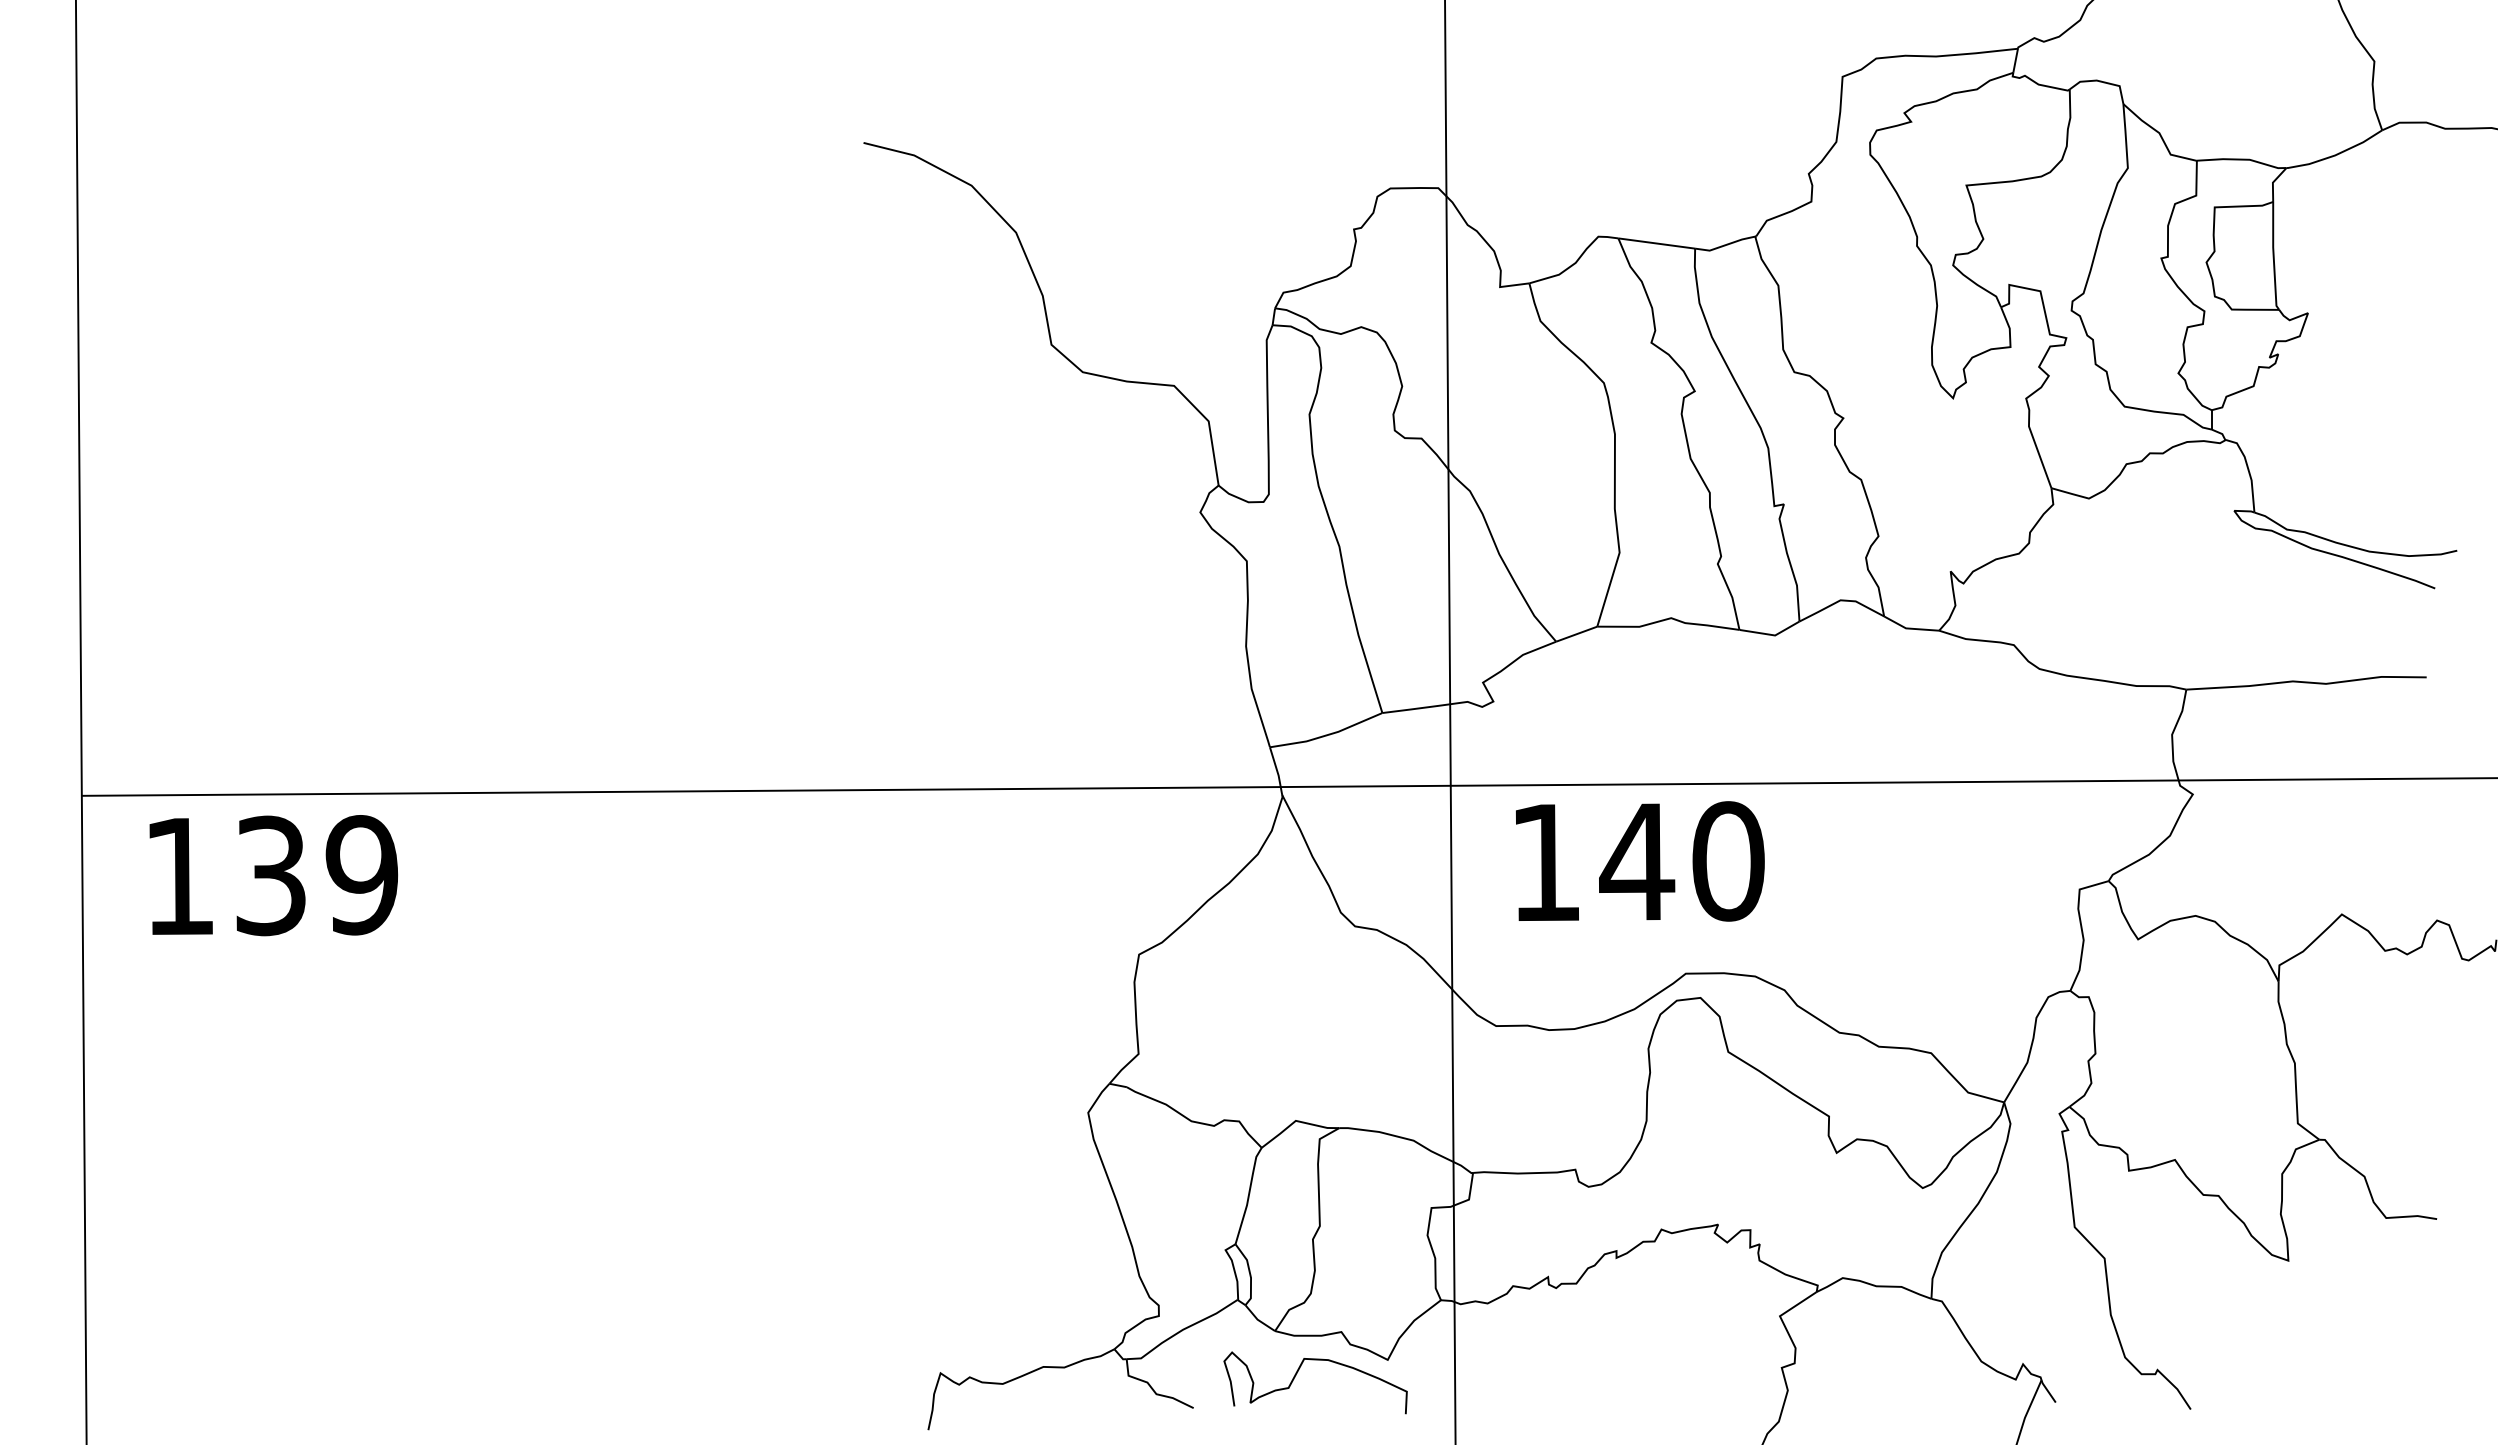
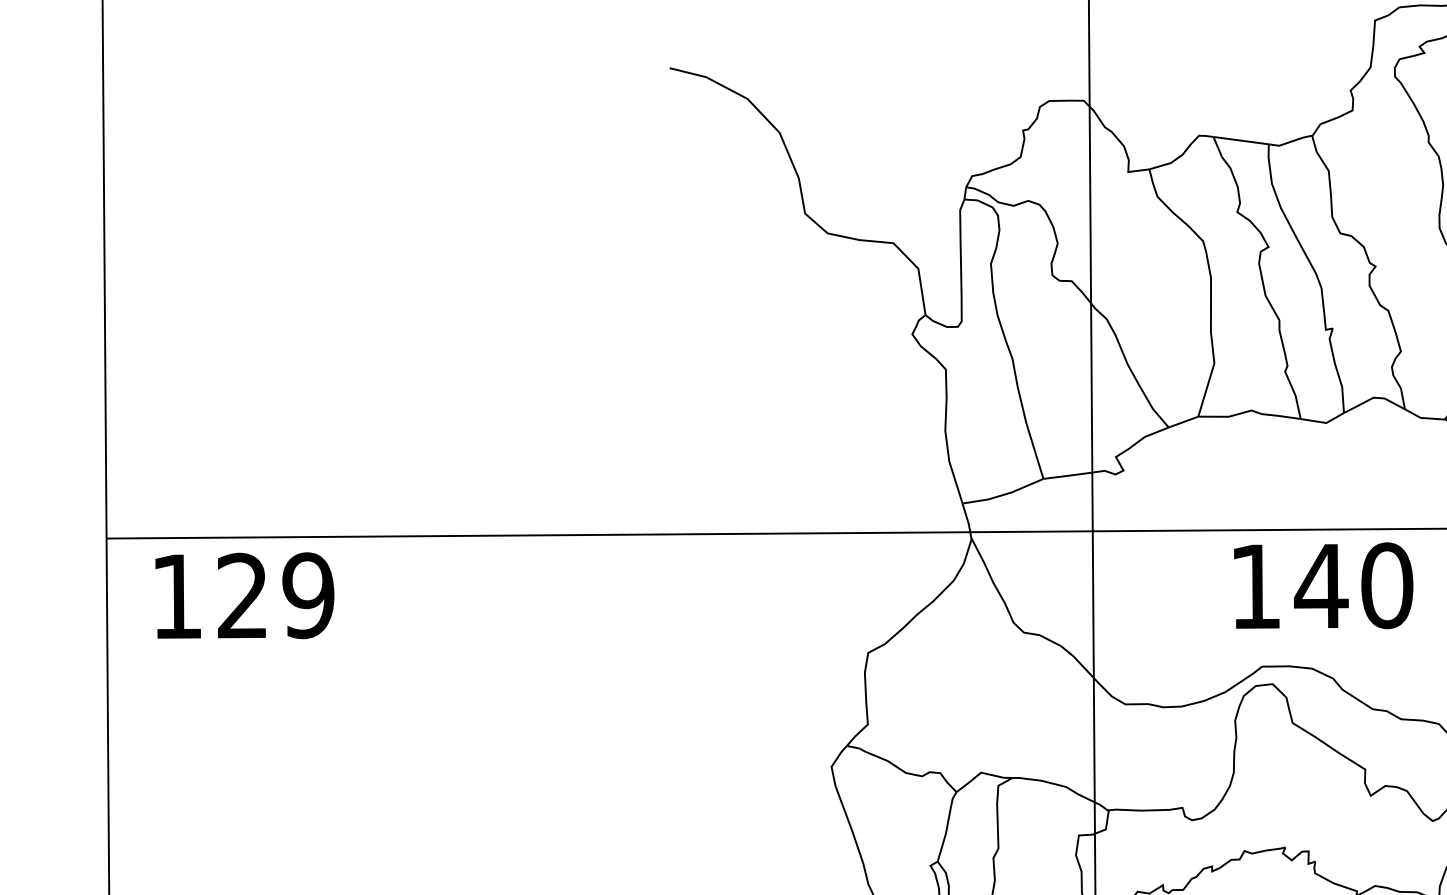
text: (1640, 861) -> (1323, 585), moved
text: (270, 875) -> (242, 595), 139 -> 129

